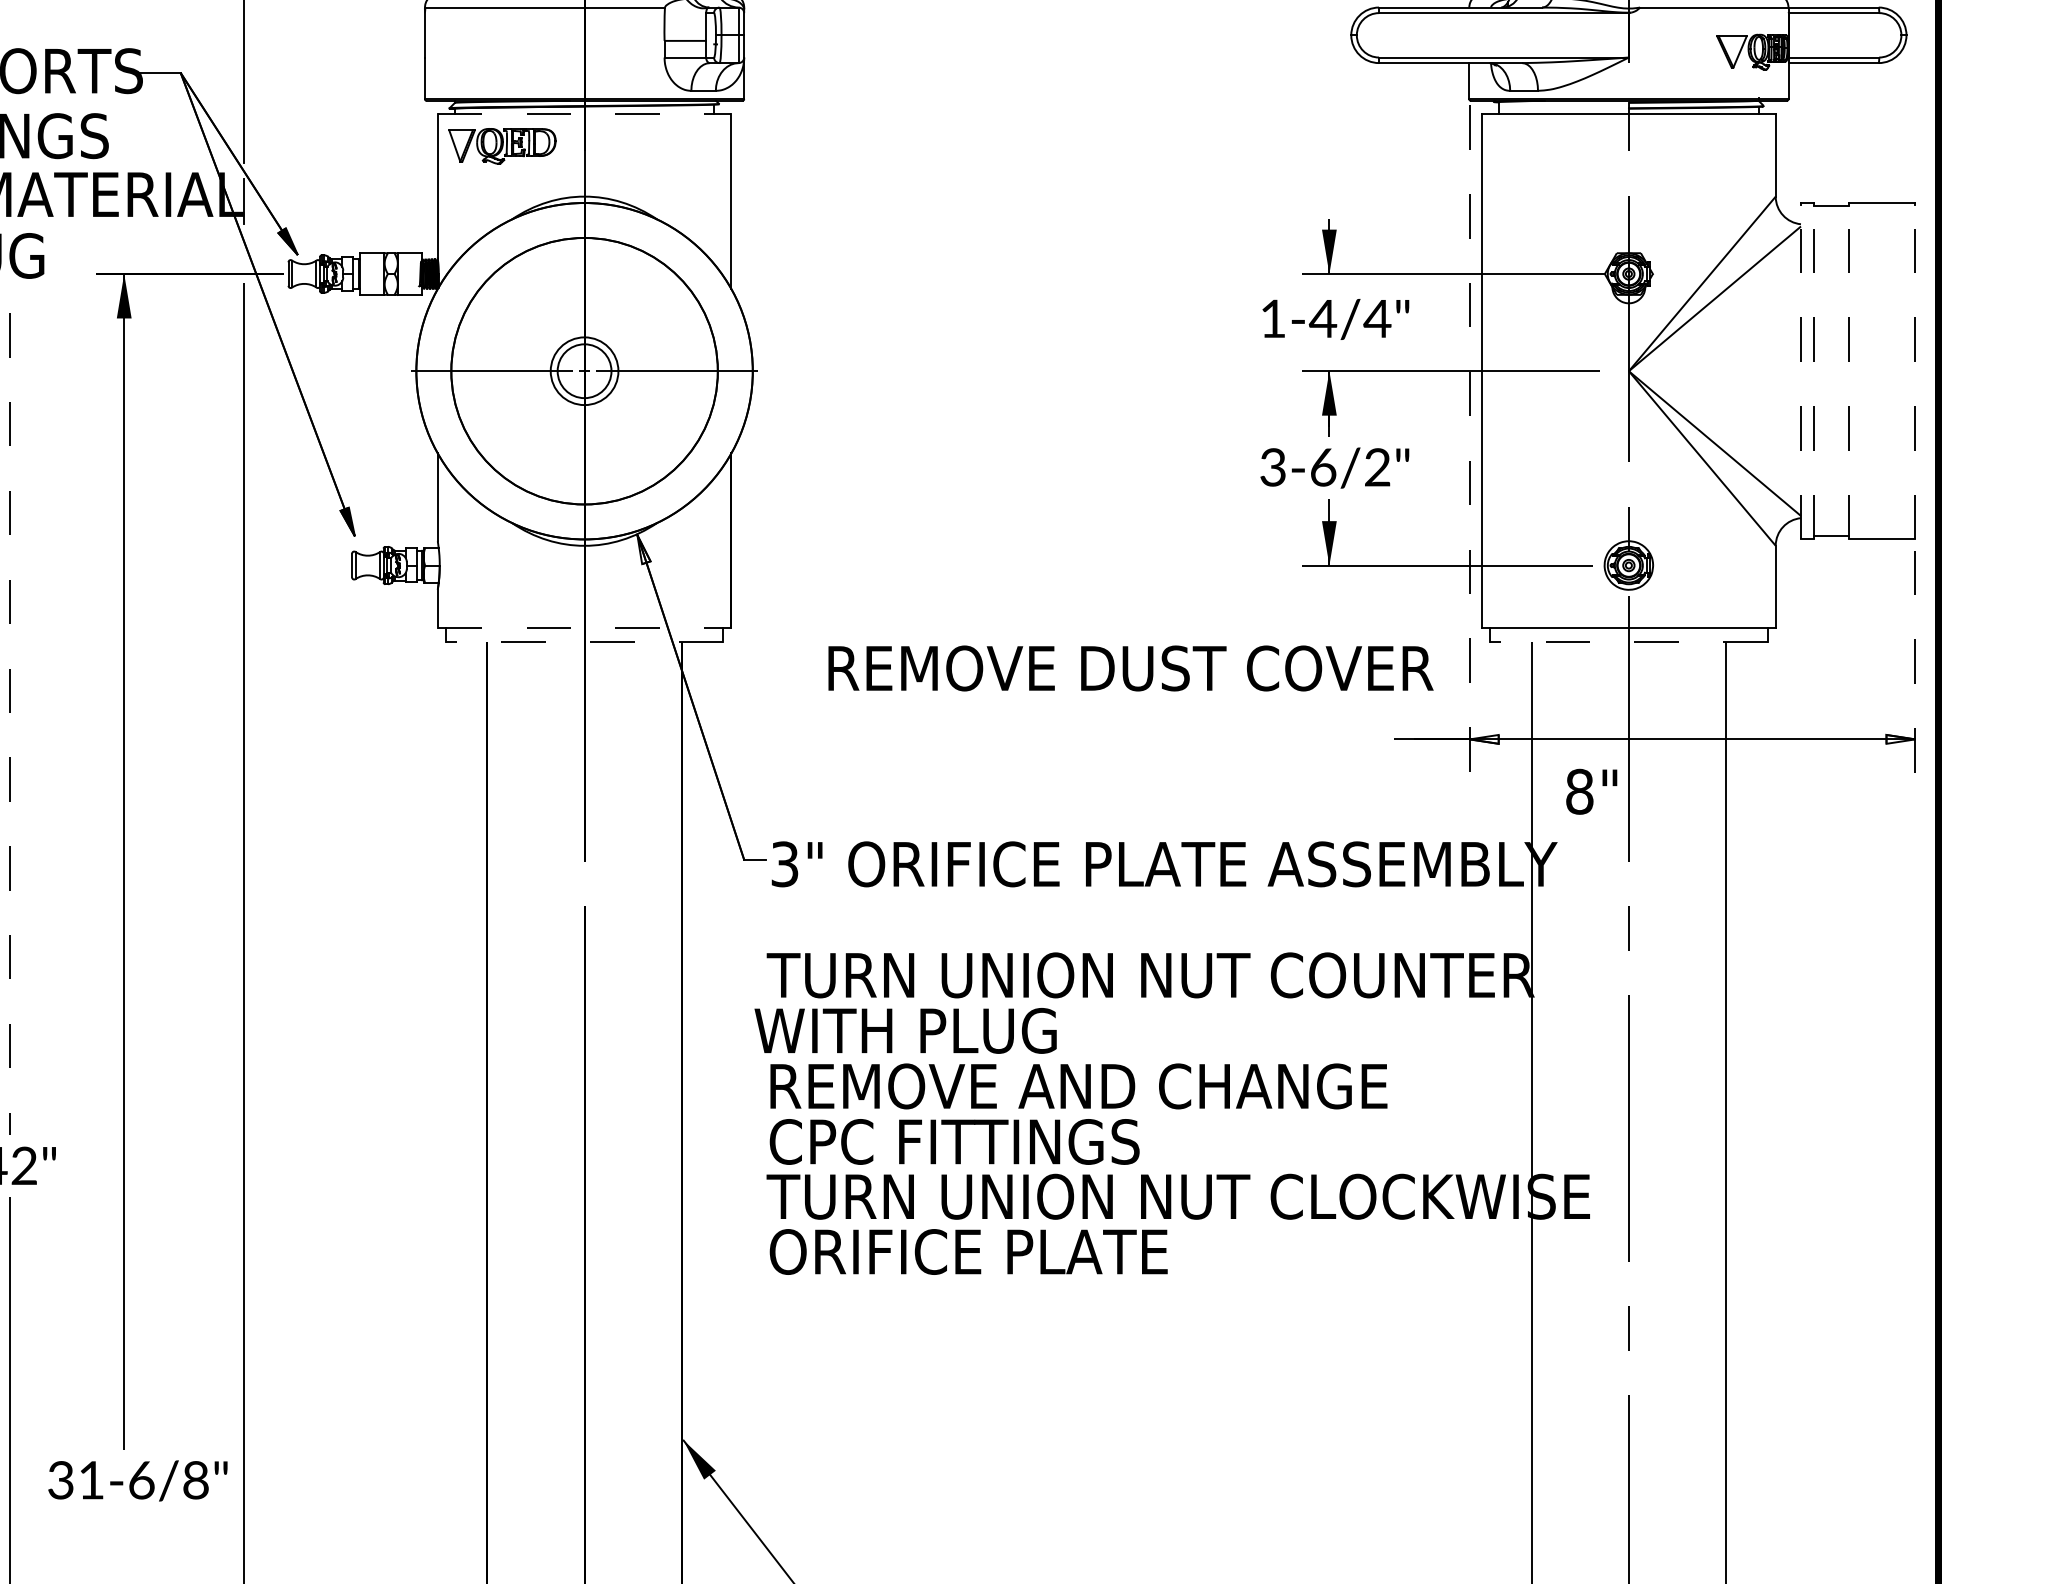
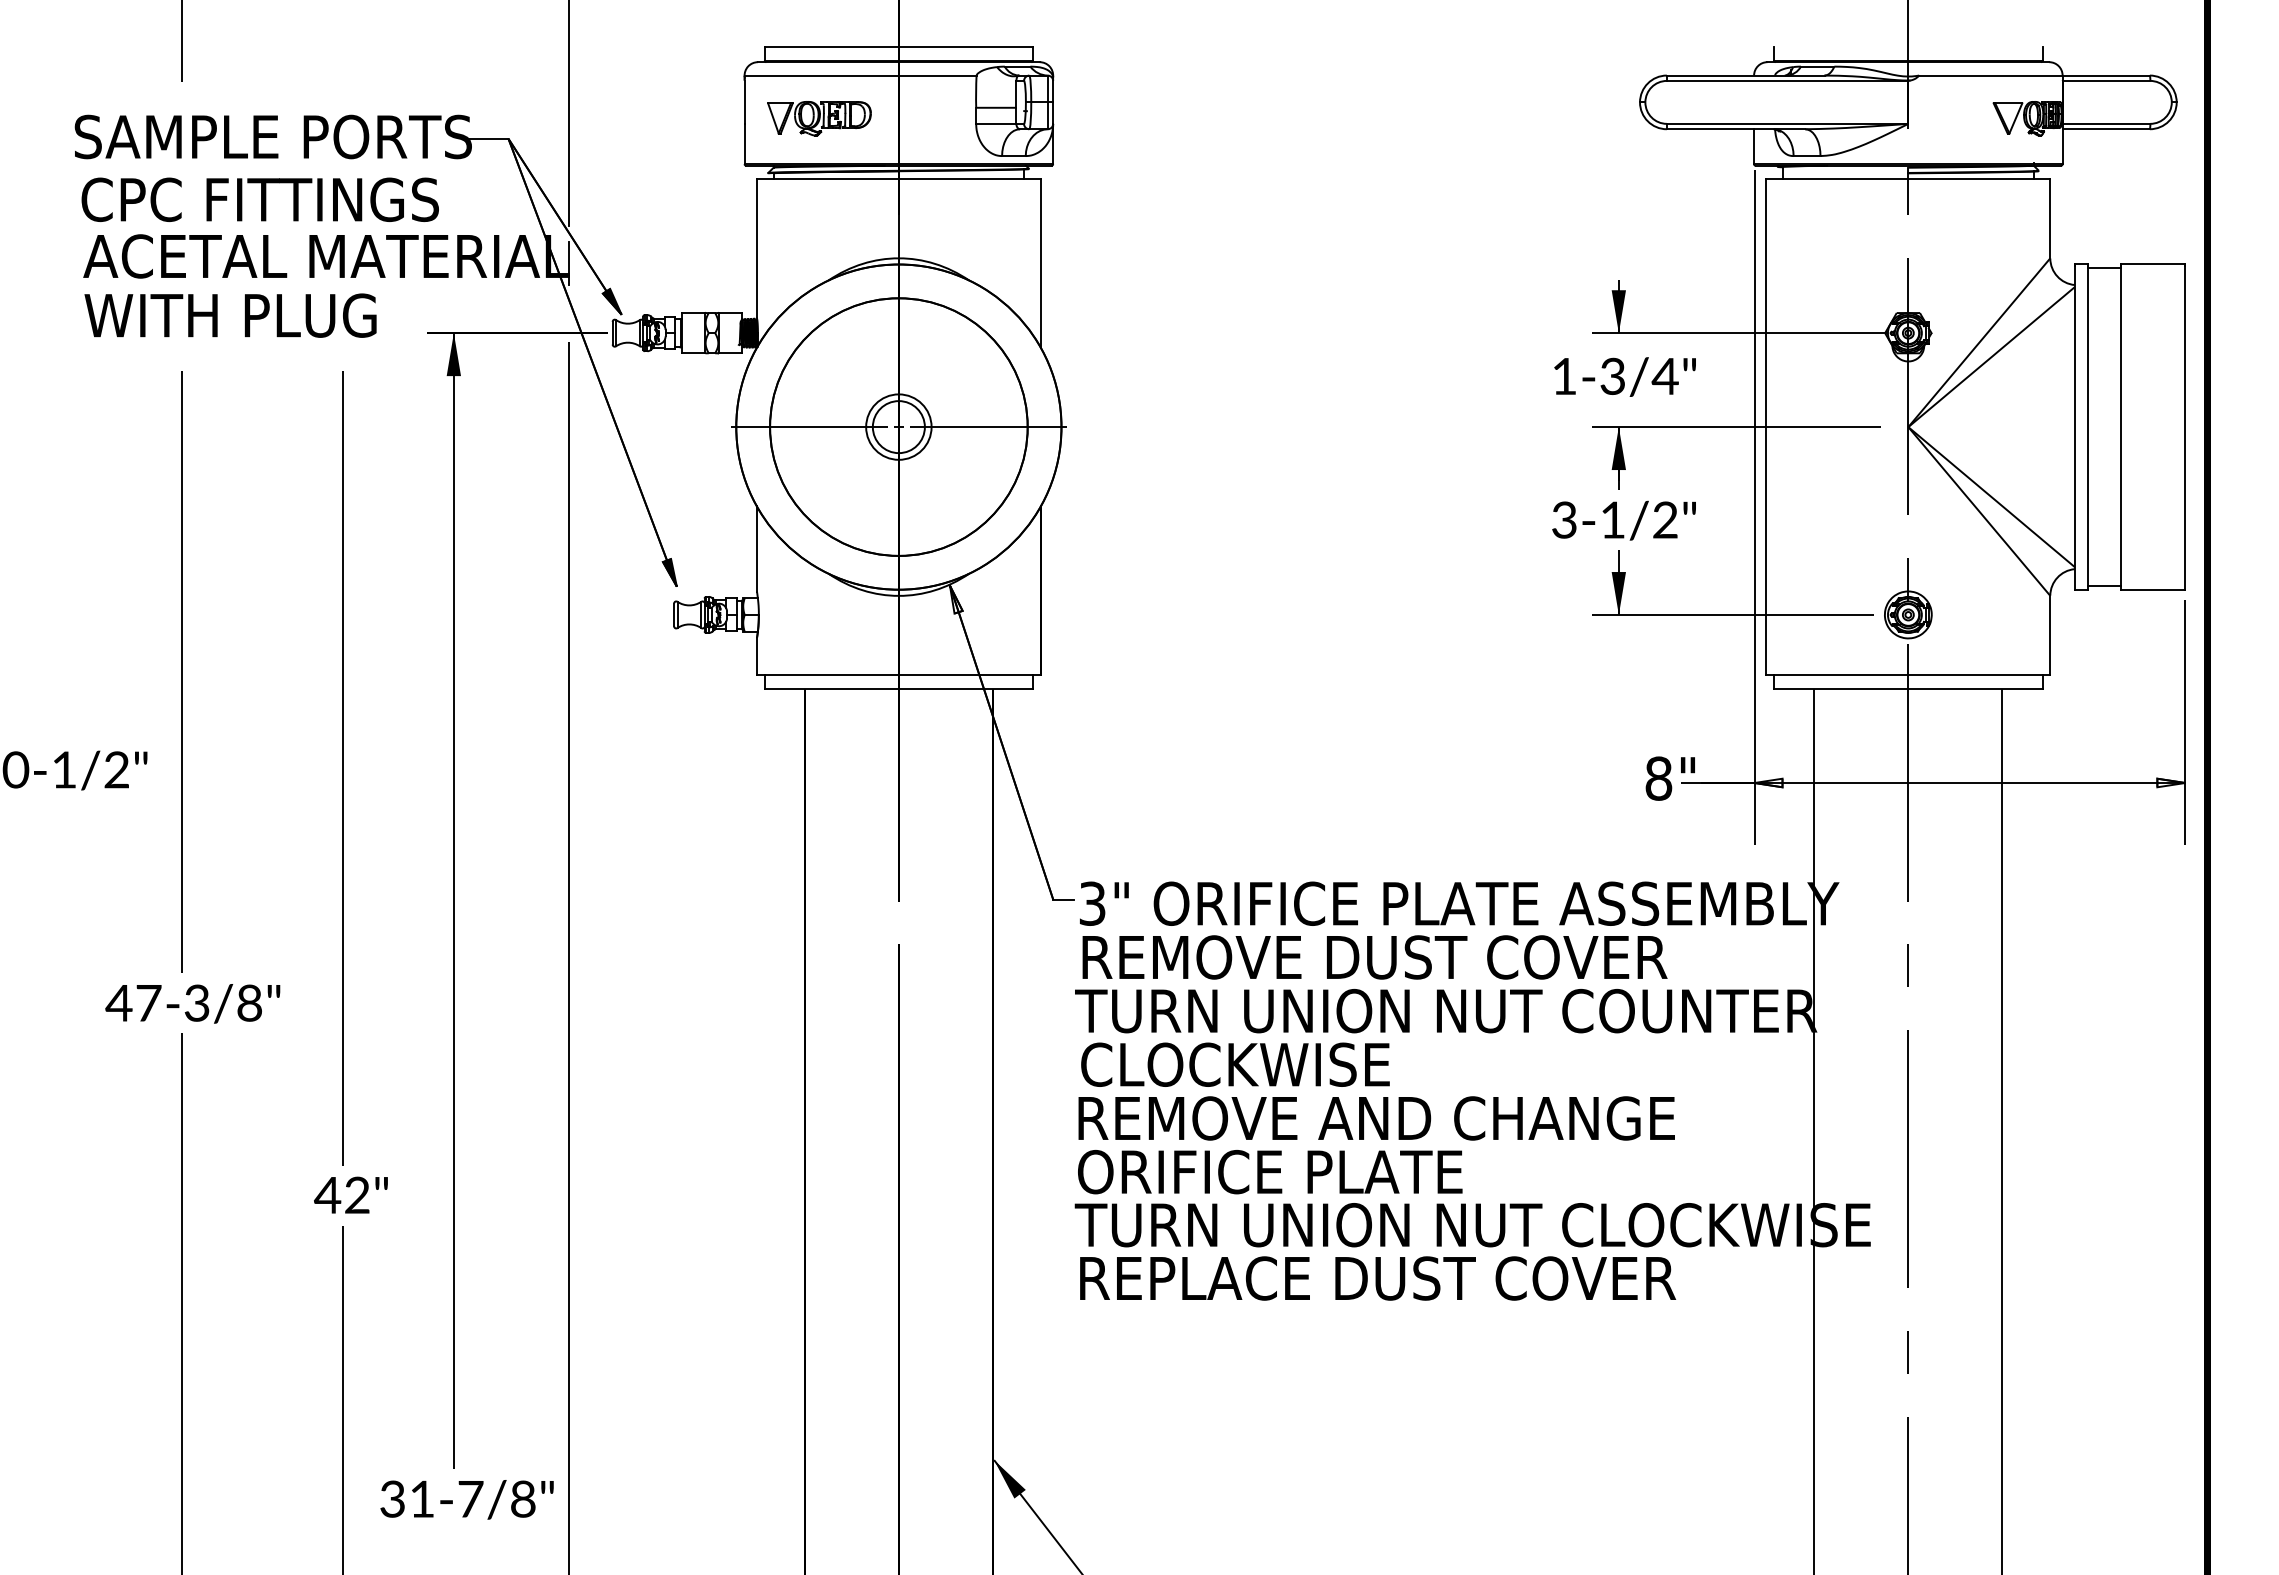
line: (584, 114) -> (898, 178), dashed -> solid
part: (502, 146) -> (819, 118), moved
text: (1322, 317) -> (1612, 375), 1-4/4" -> 1-3/4"
line: (1800, 372) -> (2074, 428), dashed -> solid
line: (1814, 372) -> (2087, 428), dashed -> solid
line: (1849, 372) -> (2121, 428), dashed -> solid
line: (1915, 372) -> (2185, 428), dashed -> solid
line: (1469, 454) -> (1754, 507), dashed -> solid
text: (1323, 466) -> (1613, 519), 3-6/2" -> 3-1/2"
line: (584, 628) -> (898, 675), dashed -> solid
line: (584, 641) -> (898, 688), dashed -> solid
line: (1628, 641) -> (1907, 688), dashed -> solid
text: (1130, 668) -> (1374, 957), moved
line: (1915, 677) -> (2185, 723), dashed -> solid
line: (9, 724) -> (342, 768), dashed -> solid
text: (1590, 791) -> (1669, 778), moved
text: (923, 1030) -> (1226, 1064), WITH PLUG -> CLOCKWISE
text: (972, 1141) -> (1273, 1171), CPC FITTINGS -> ORIFICE PLATE
text: (1079, 1251) -> (1377, 1278), ORIFICE PLATE -> REPLACE DUST COVER
text: (141, 1480) -> (470, 1499), 31-6/8" -> 31-7/8"

